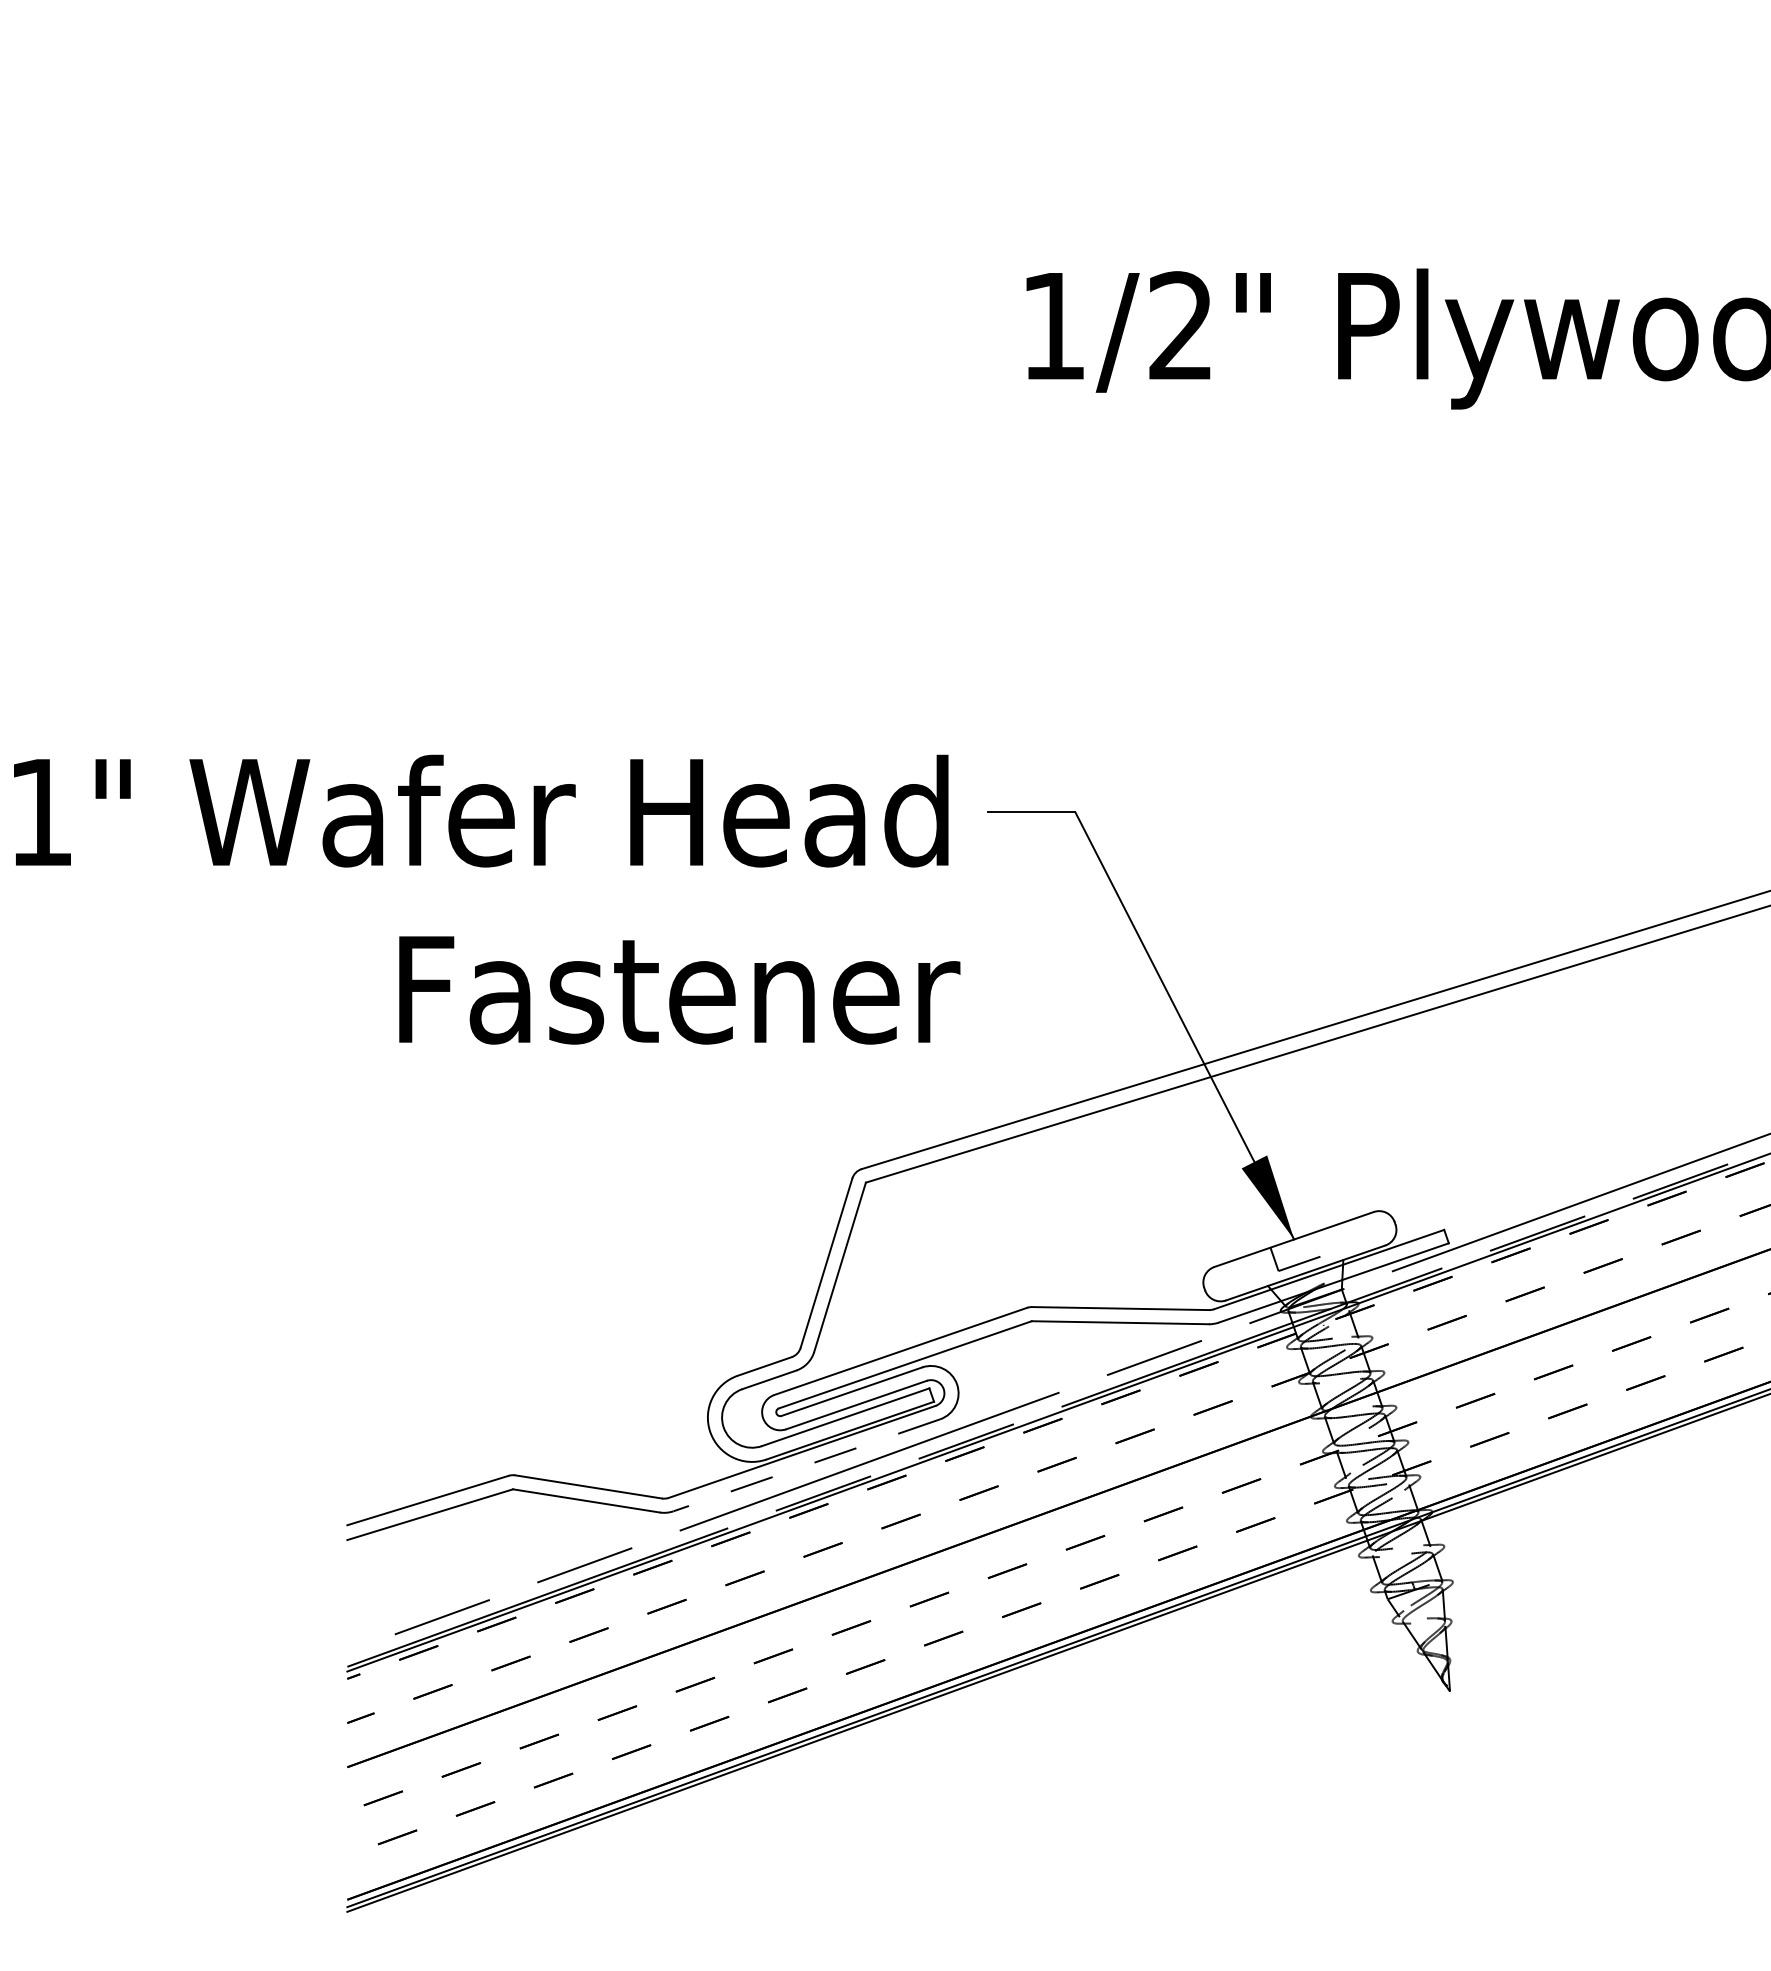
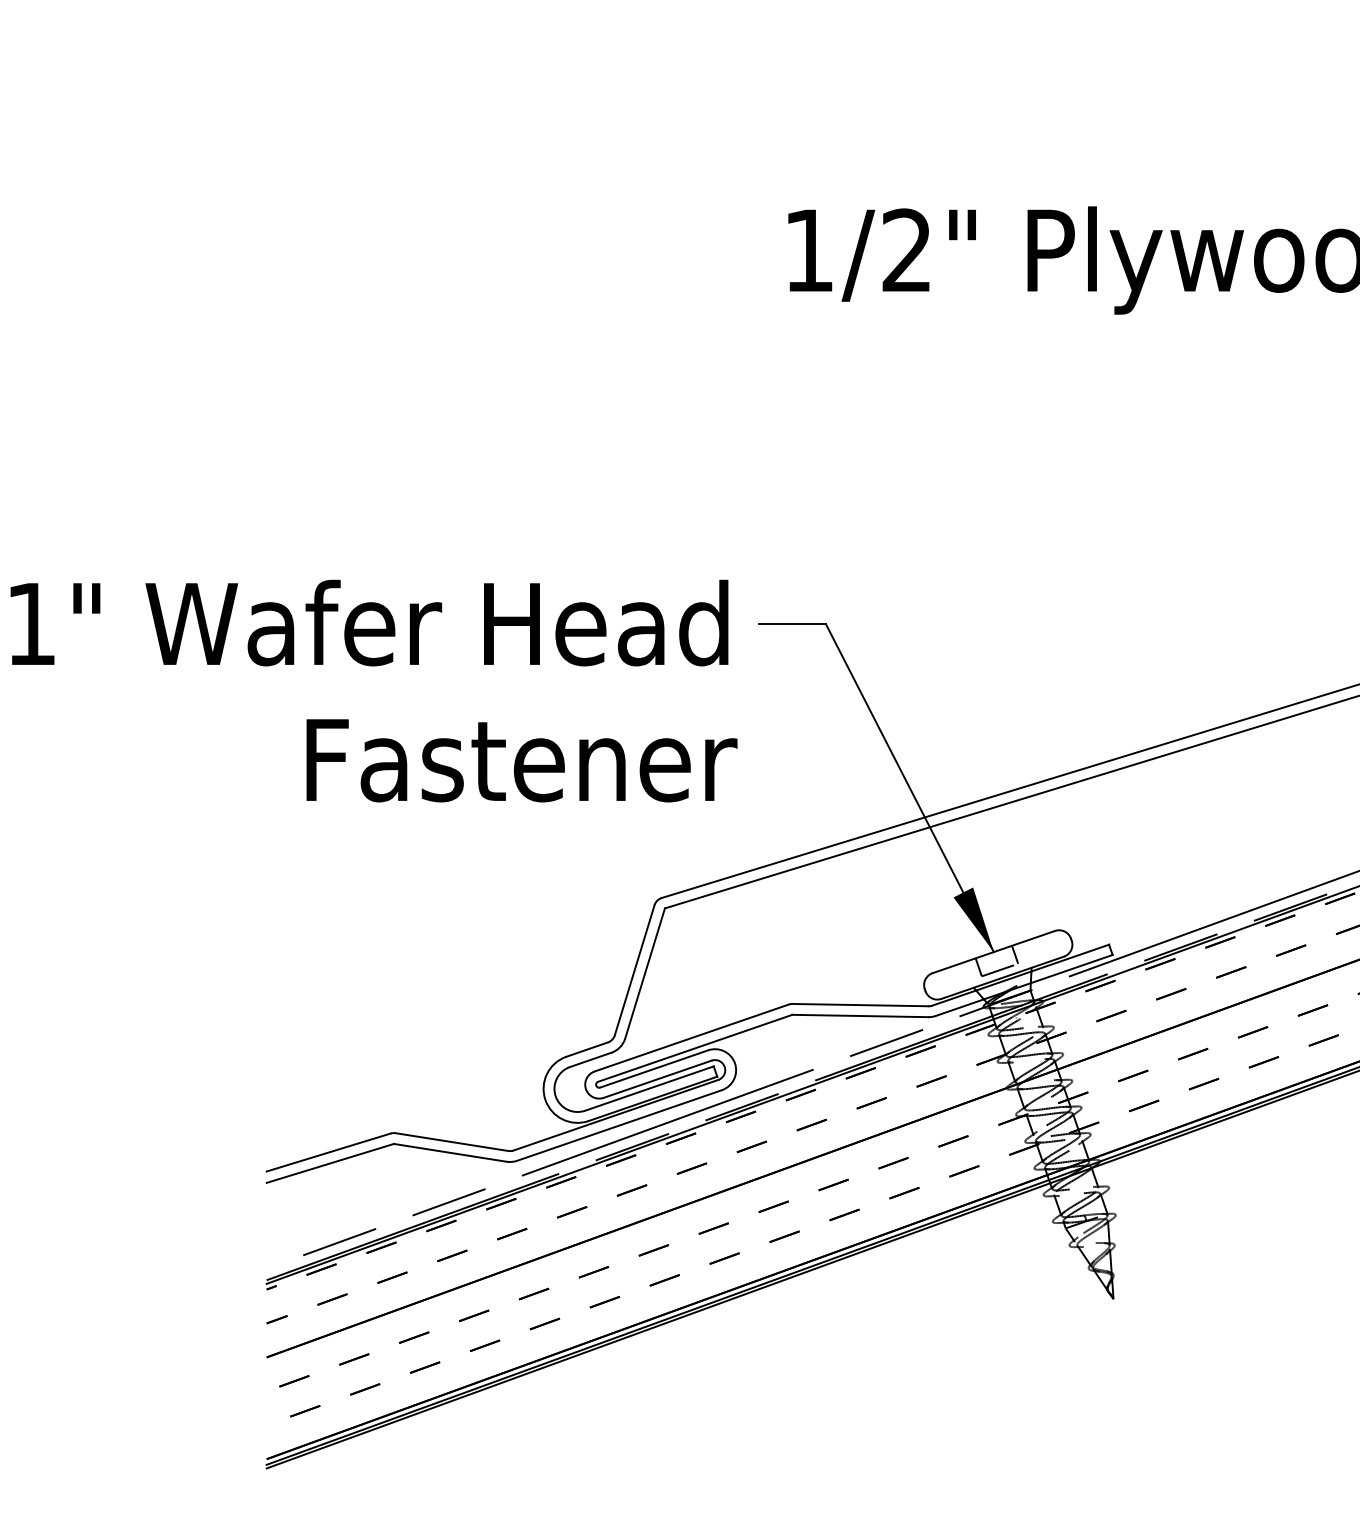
line: (1321, 1242) -> (1014, 954), added
line: (806, 1465) -> (619, 1125), dashed -> solid

